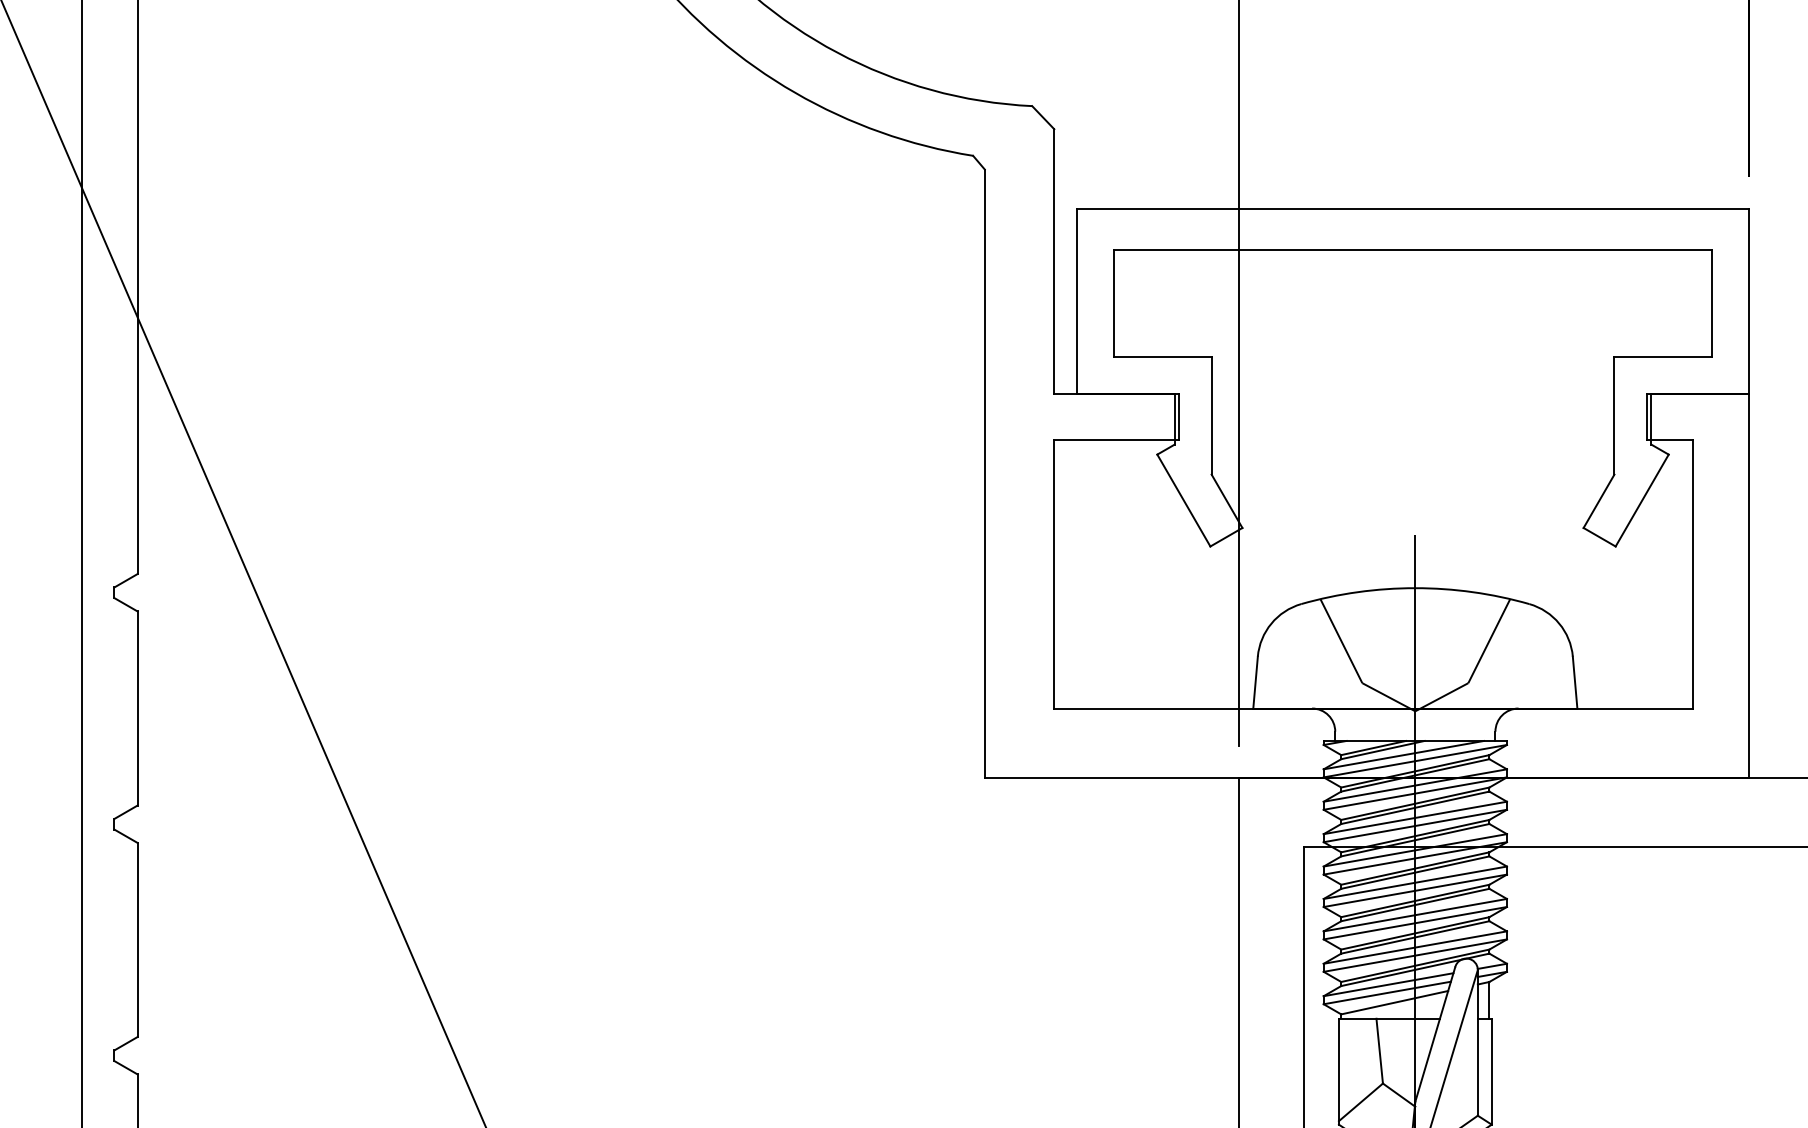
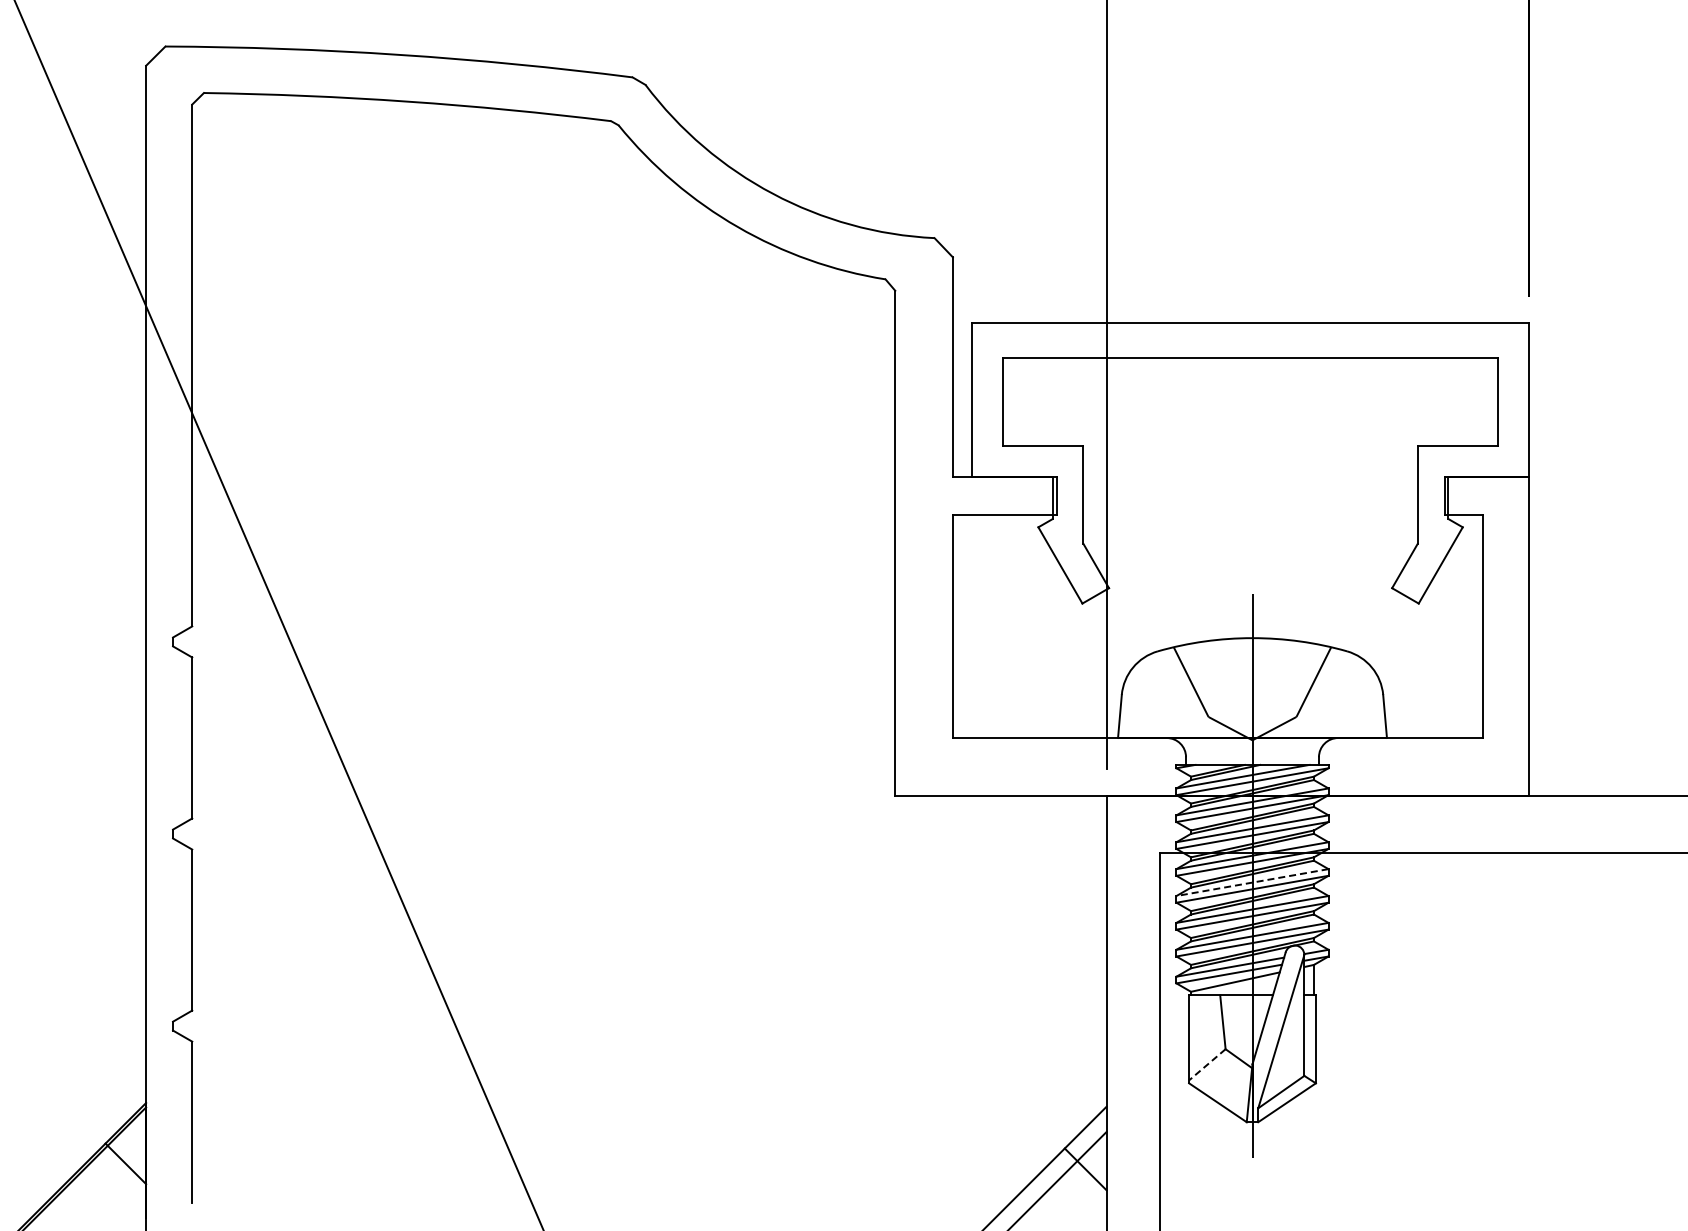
line: (1415, 882) -> (1252, 882), solid -> dashed
line: (1361, 1103) -> (1207, 1065), solid -> dashed

